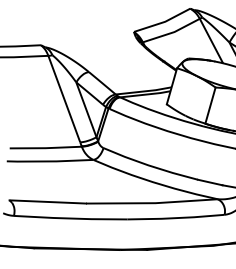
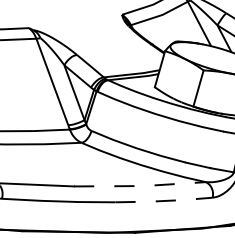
line: (152, 203) -> (140, 186), solid -> dashed
line: (176, 218) -> (164, 201), solid -> dashed

